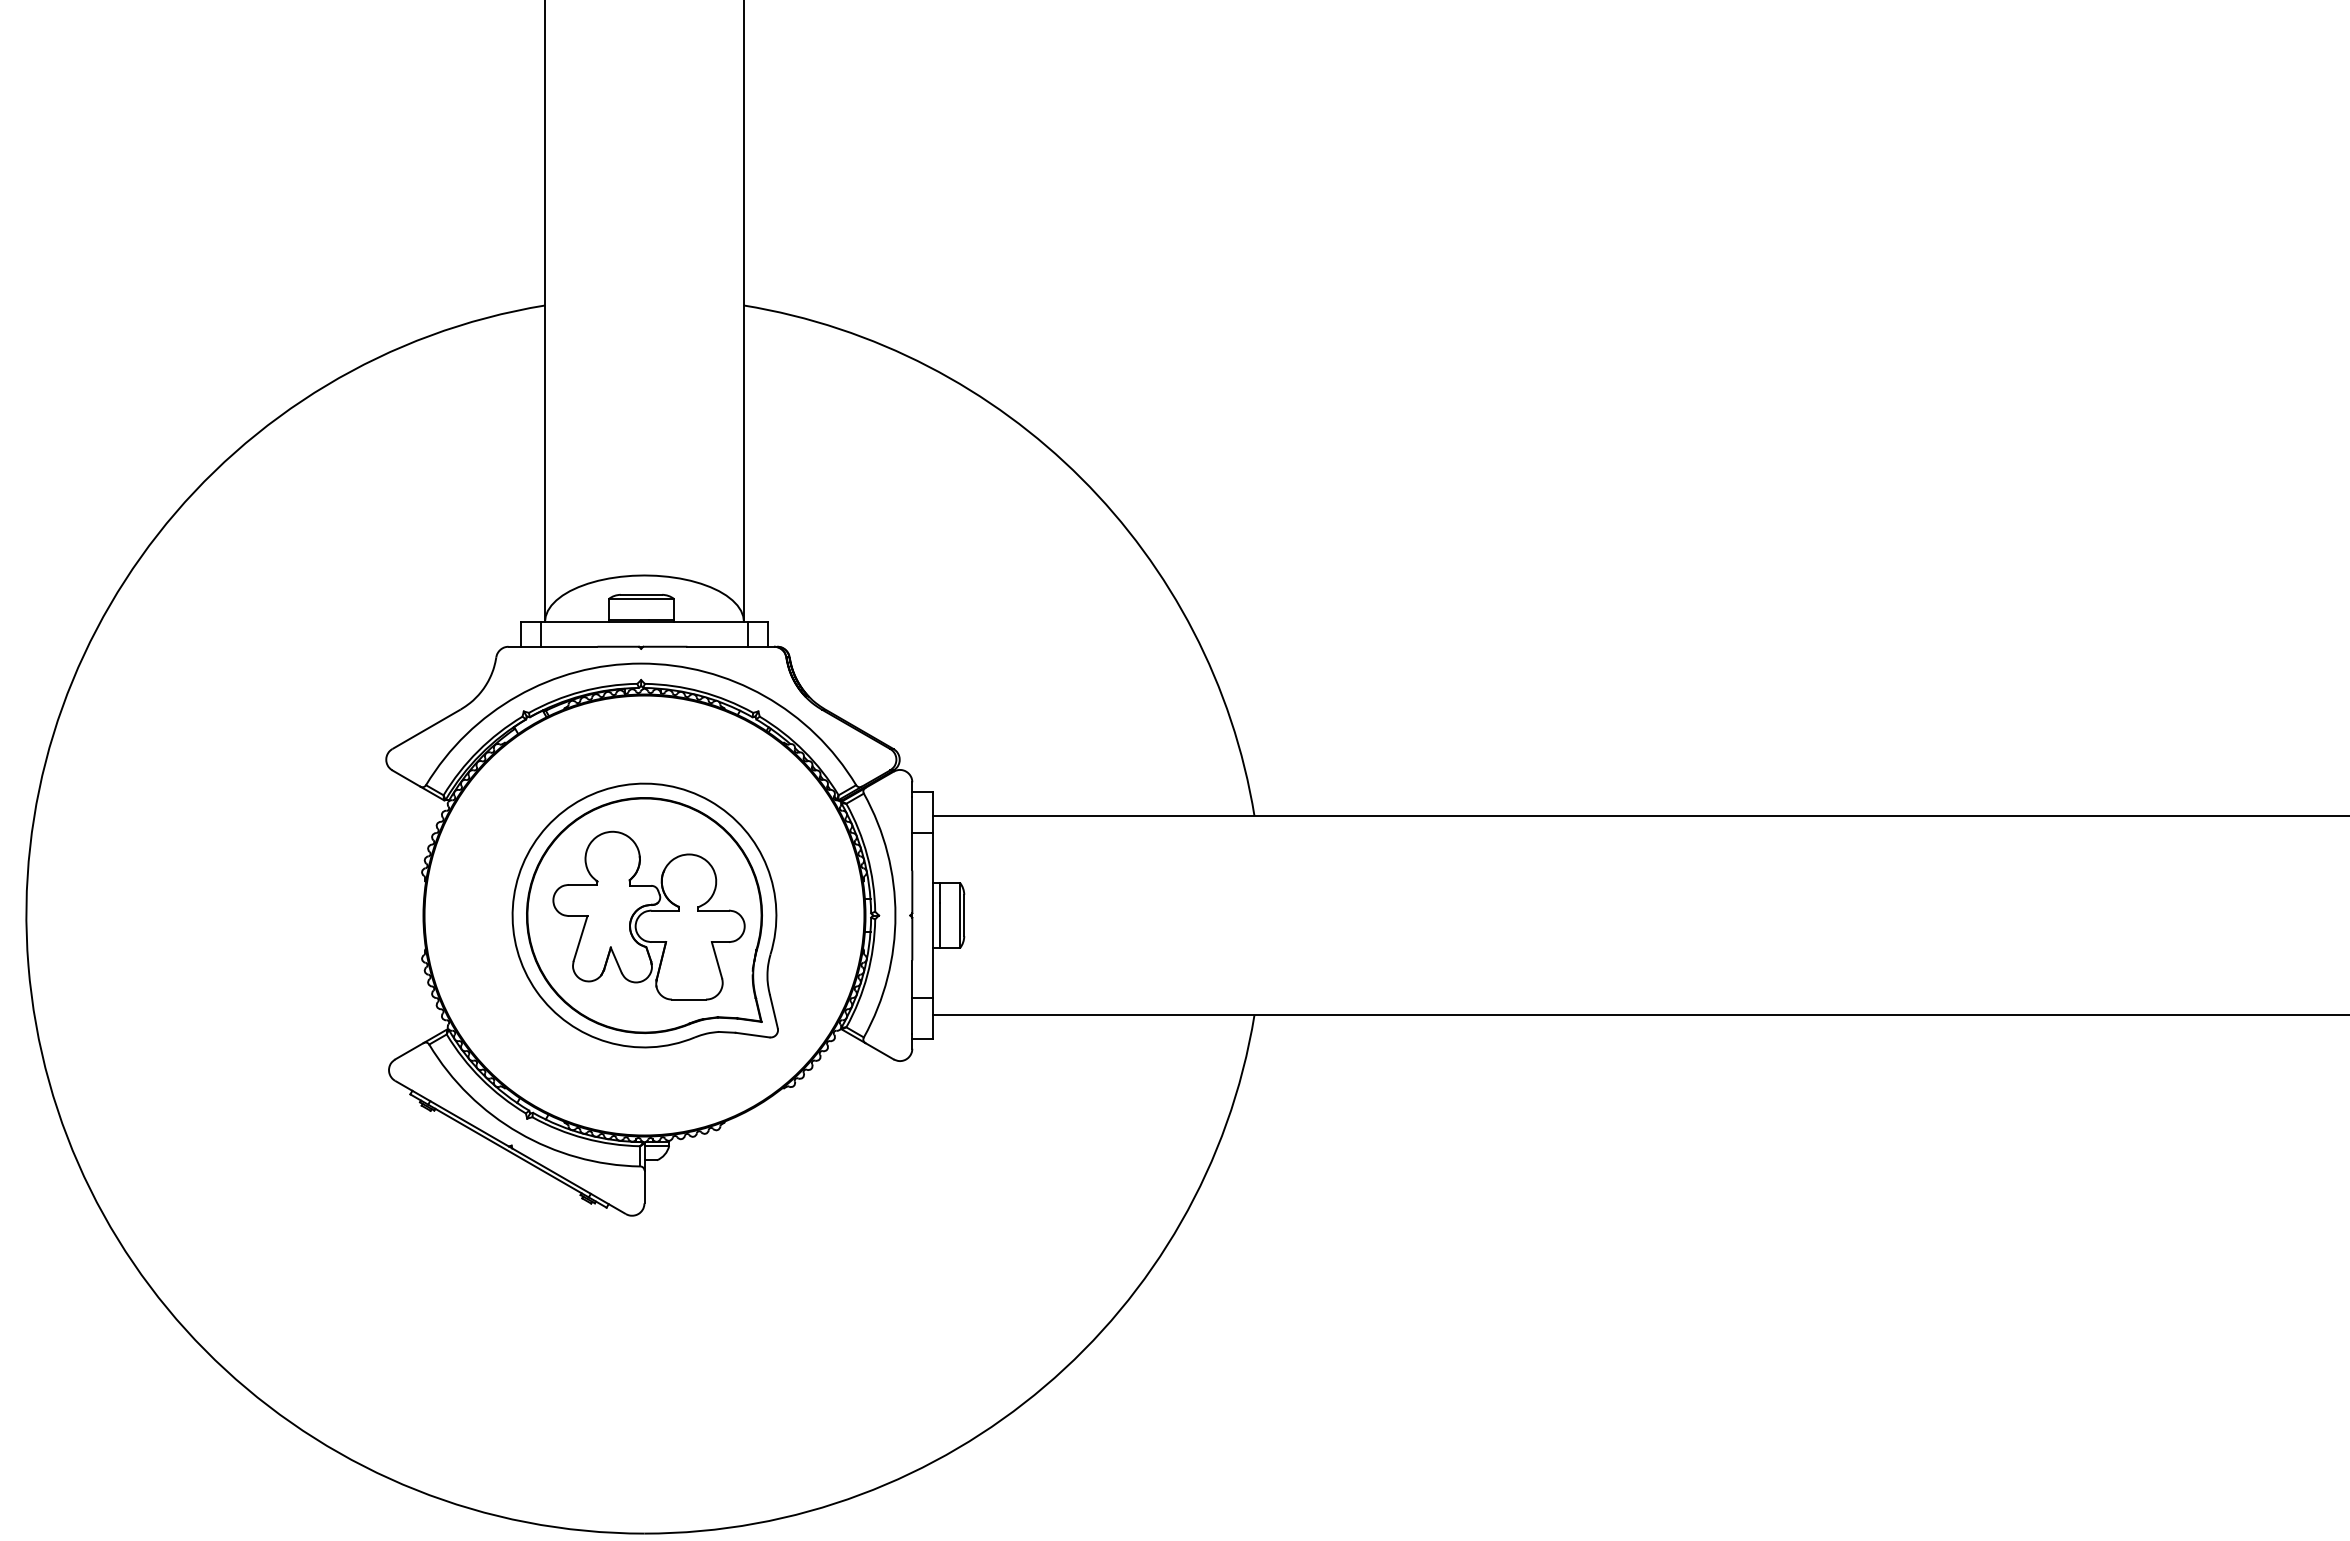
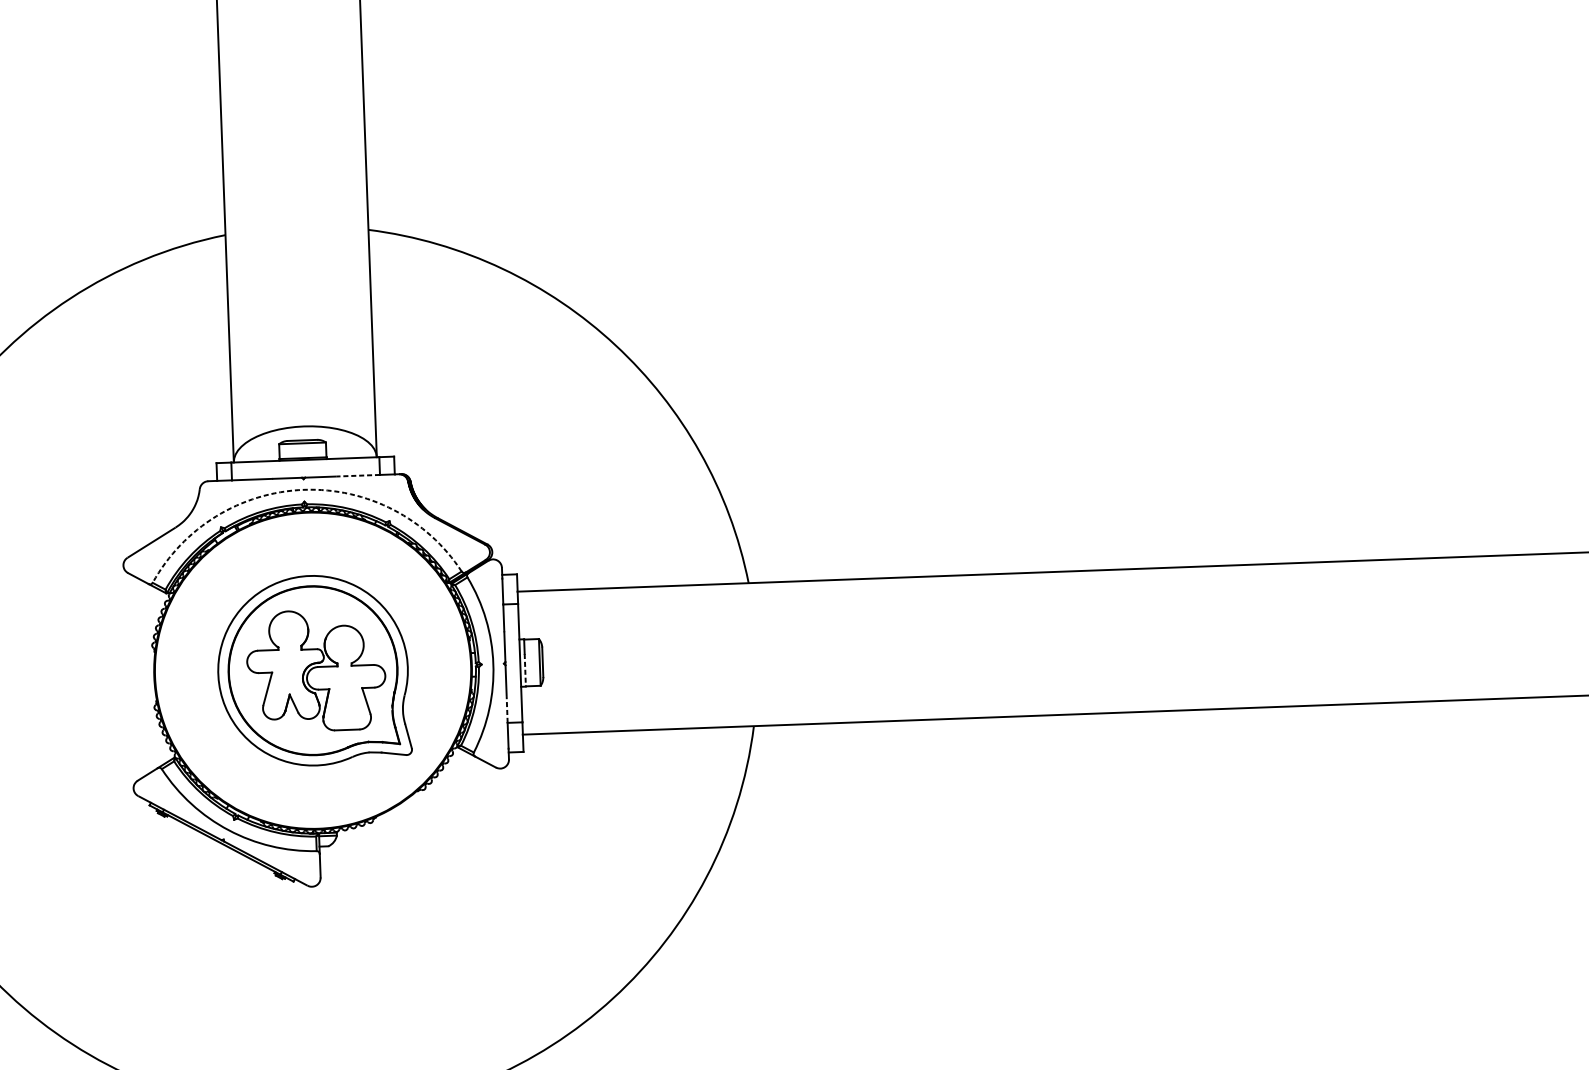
line: (716, 646) -> (357, 475), solid -> dashed
arc: (641, 663) -> (304, 489), solid -> dashed
line: (939, 925) -> (525, 670), solid -> dashed
line: (912, 979) -> (507, 709), solid -> dashed

